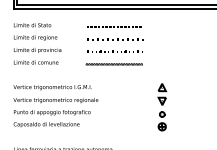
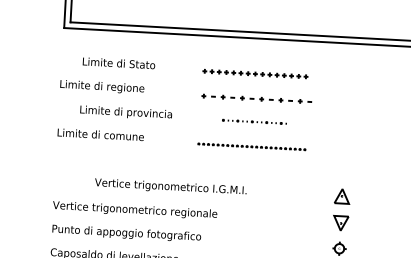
text: (32, 25) -> (118, 63), moved
text: (37, 50) -> (125, 112), moved
part: (114, 51) -> (253, 121), size x0.6
text: (52, 87) -> (170, 187), moved

